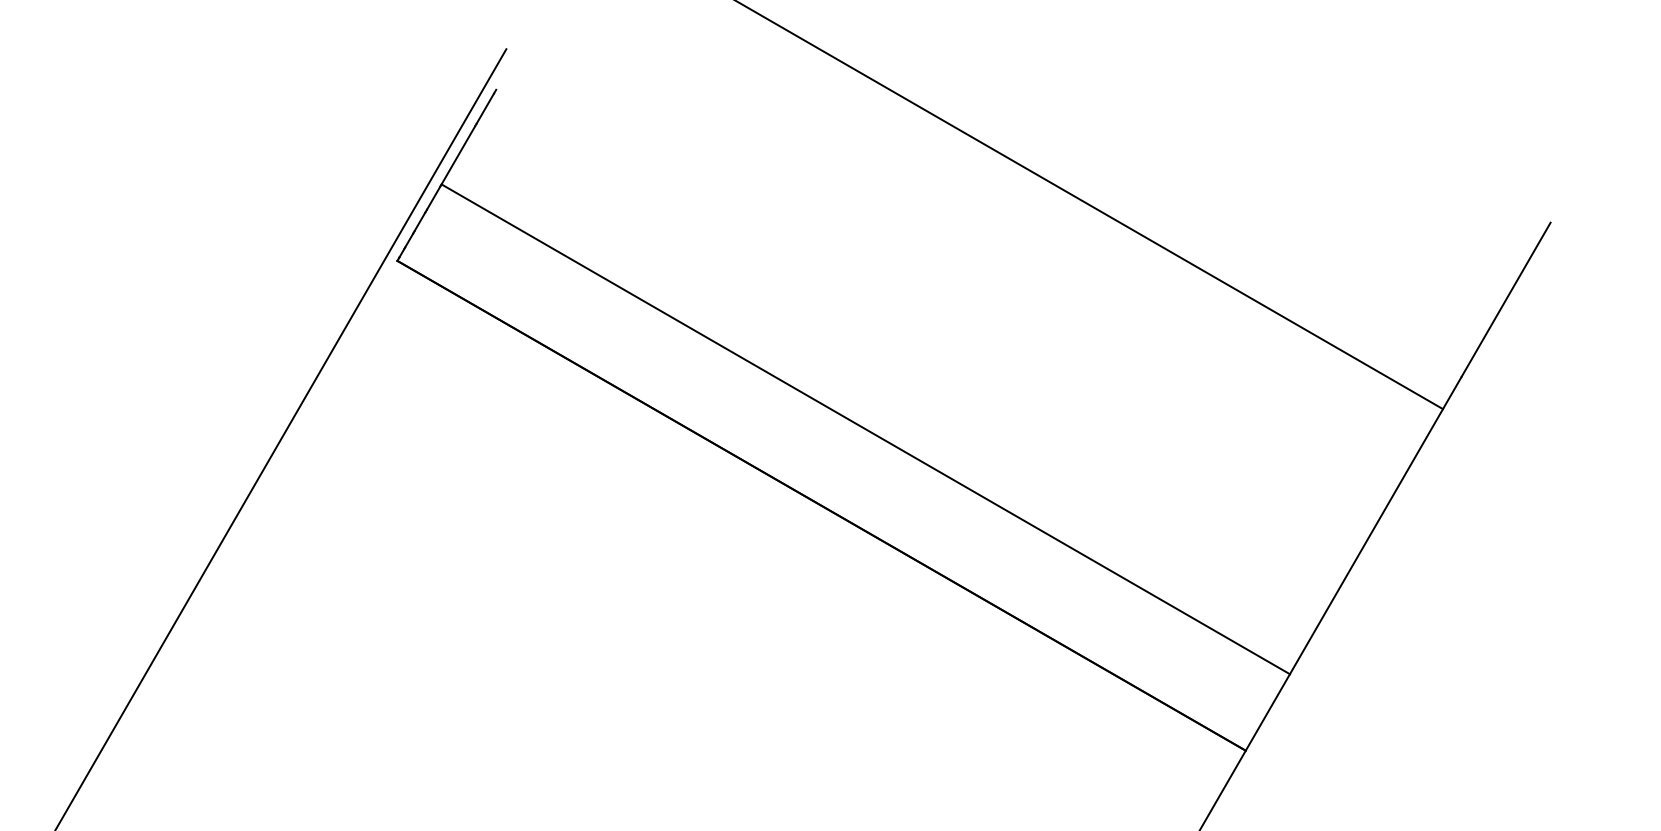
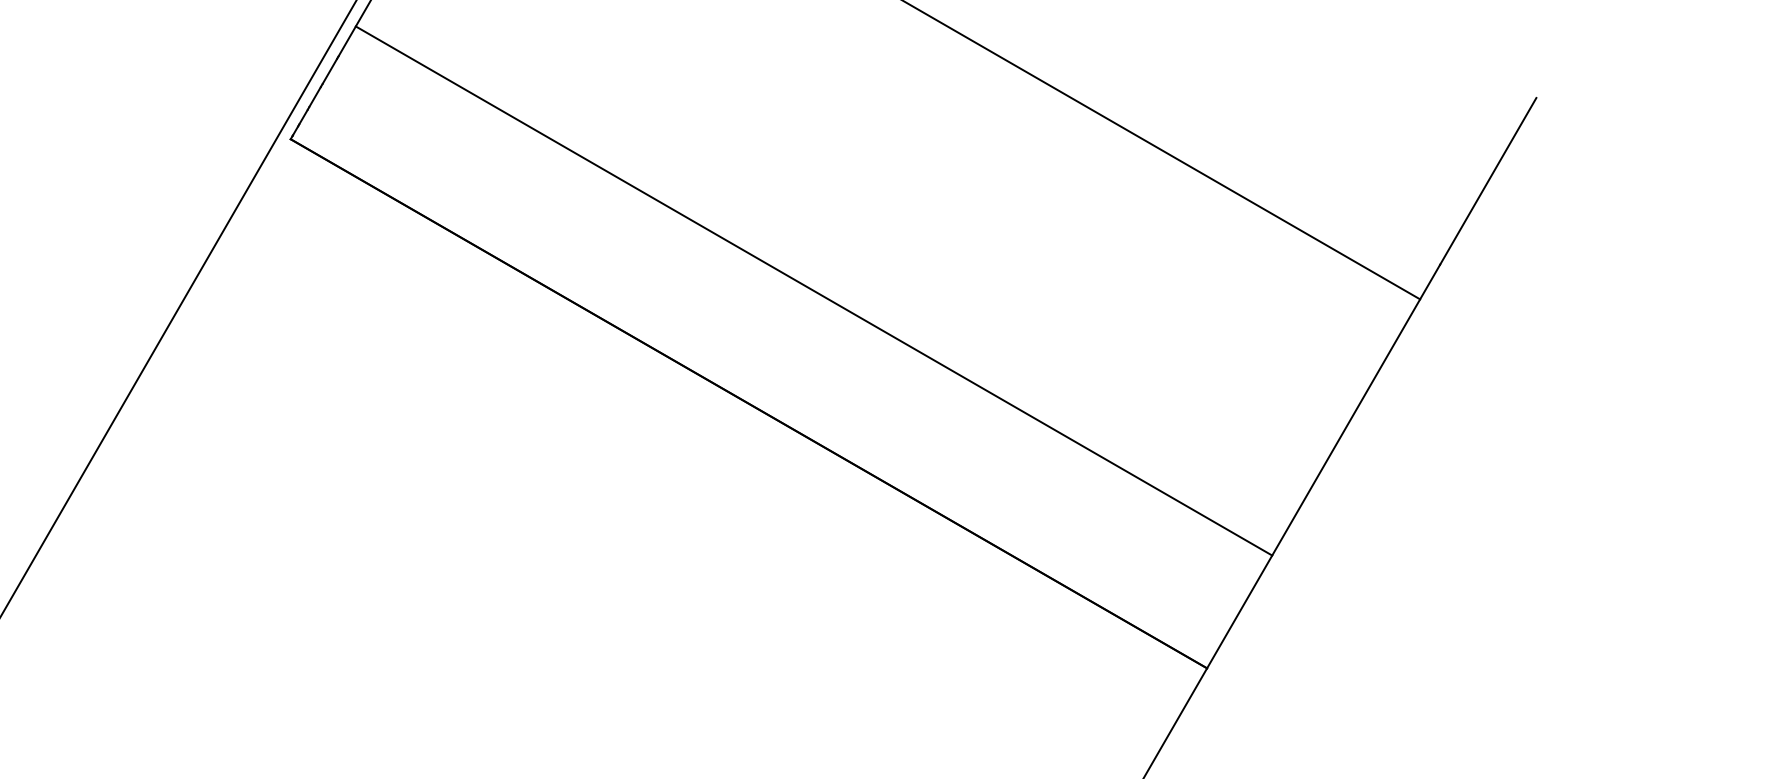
line: (865, 429) -> (813, 291), moved

